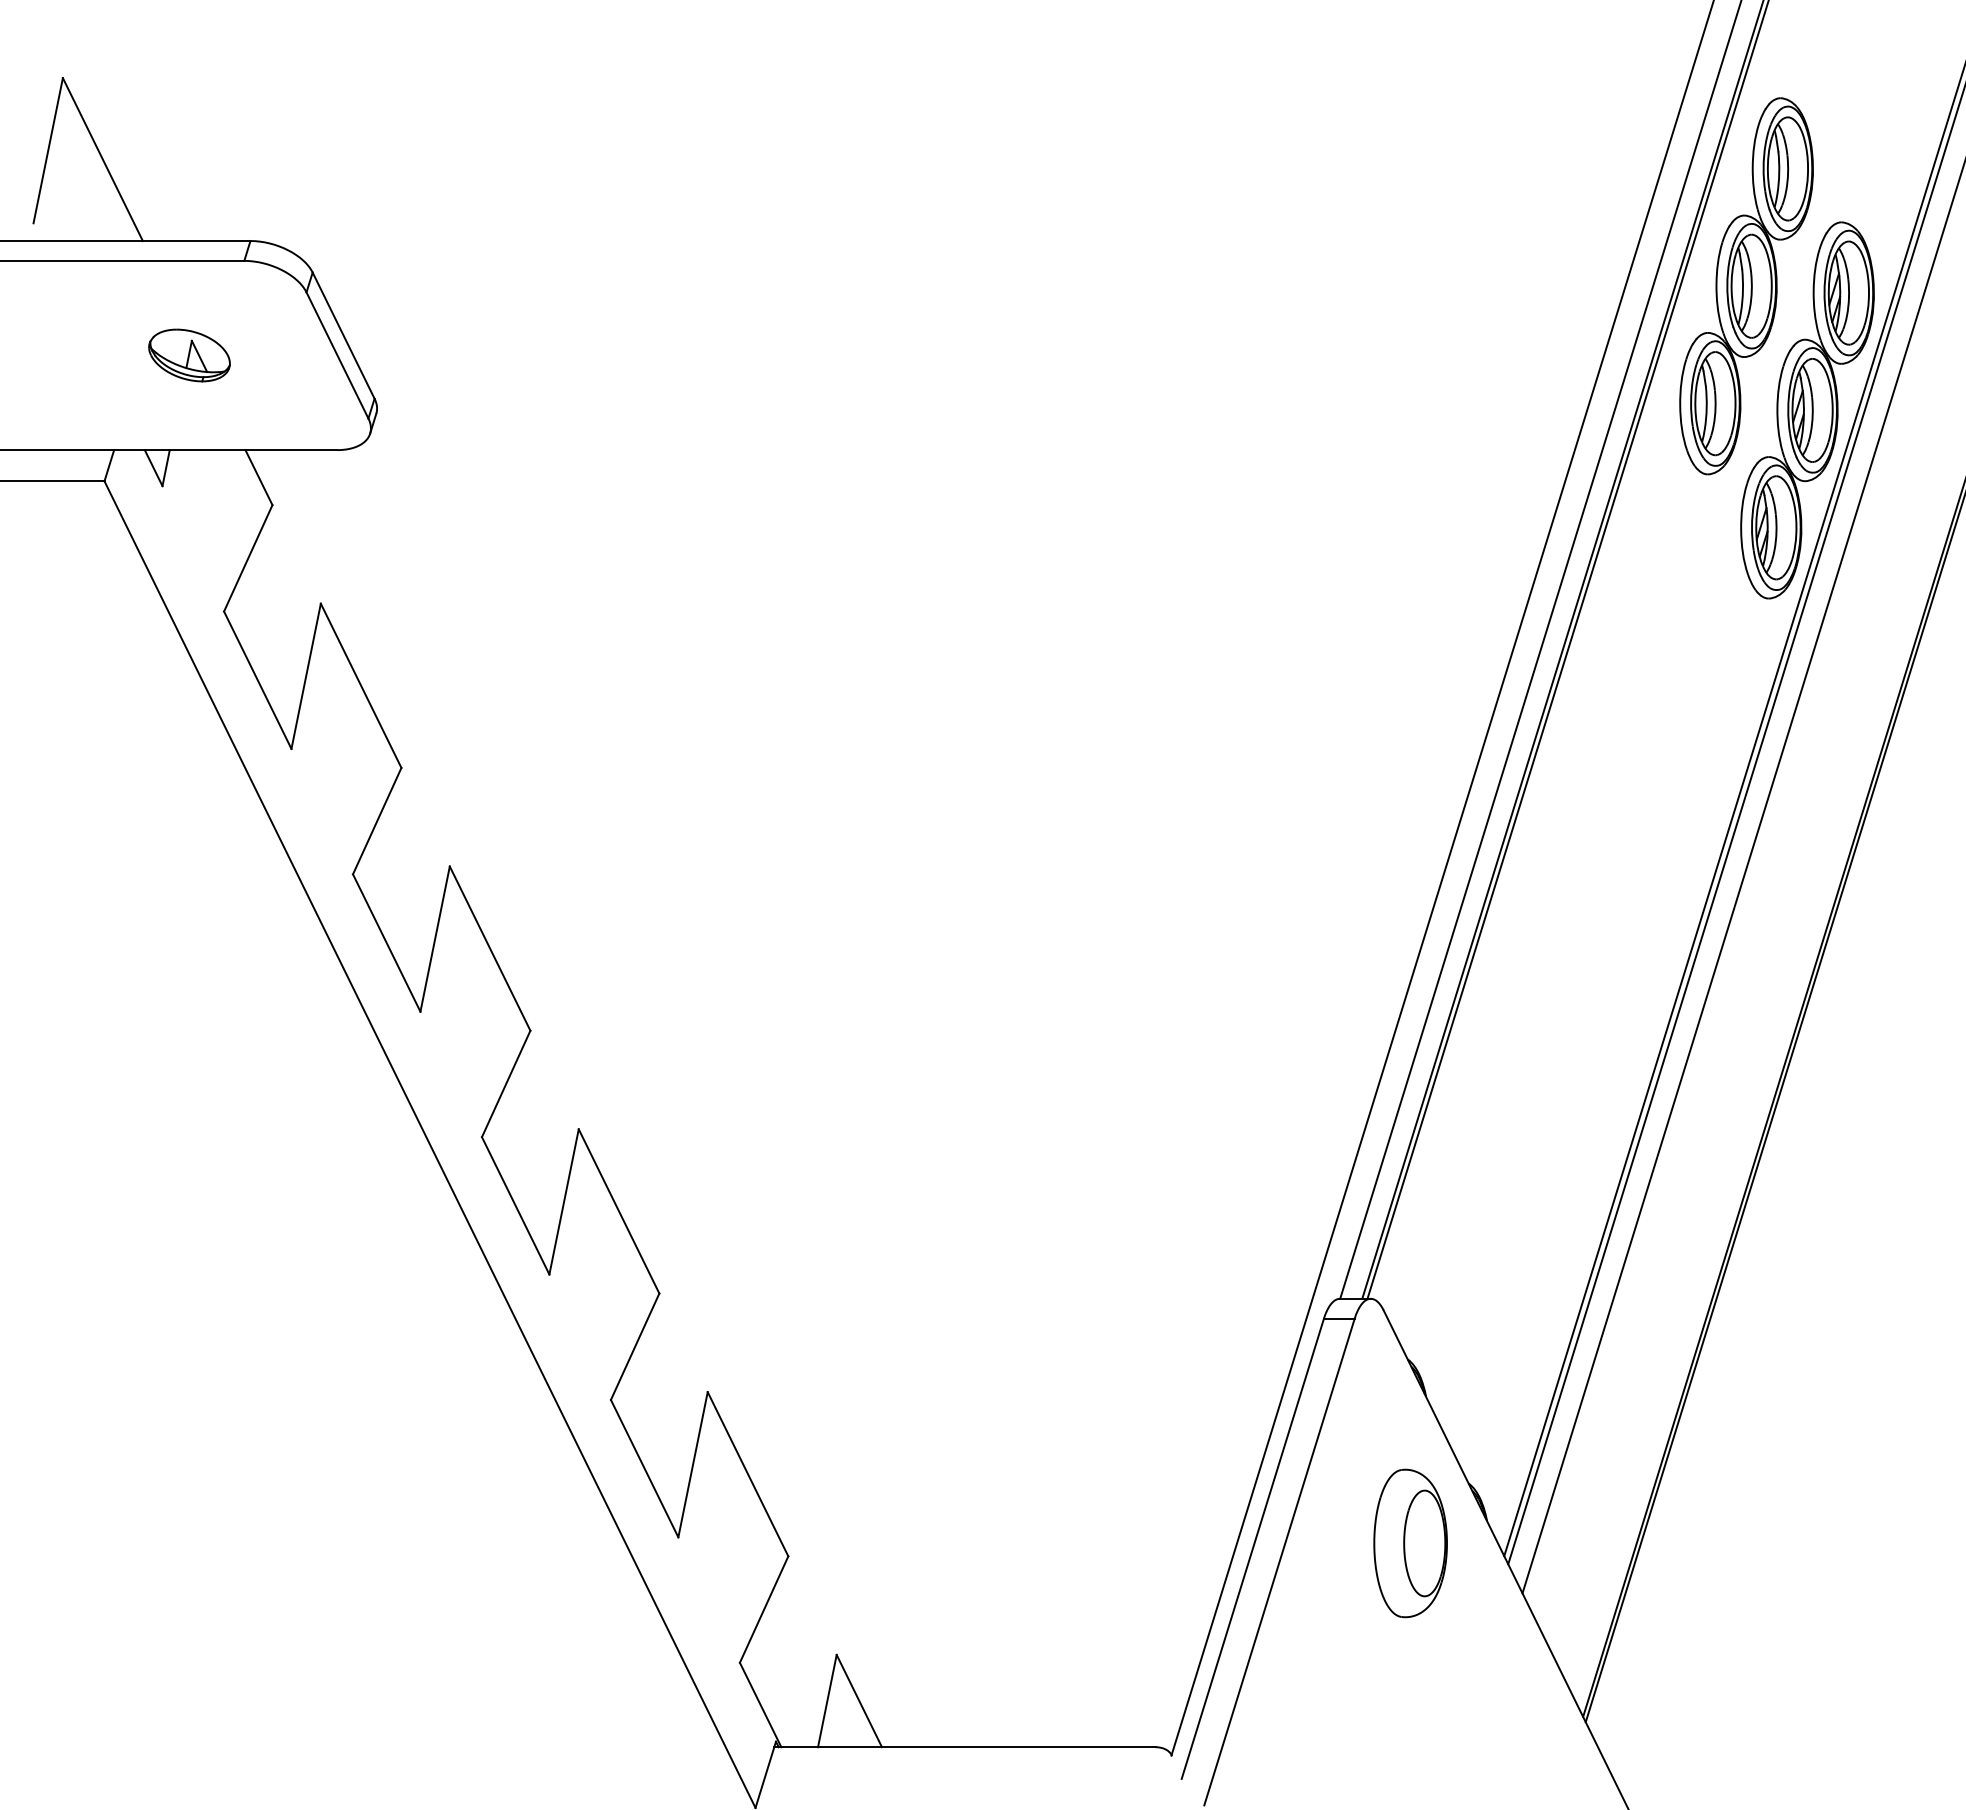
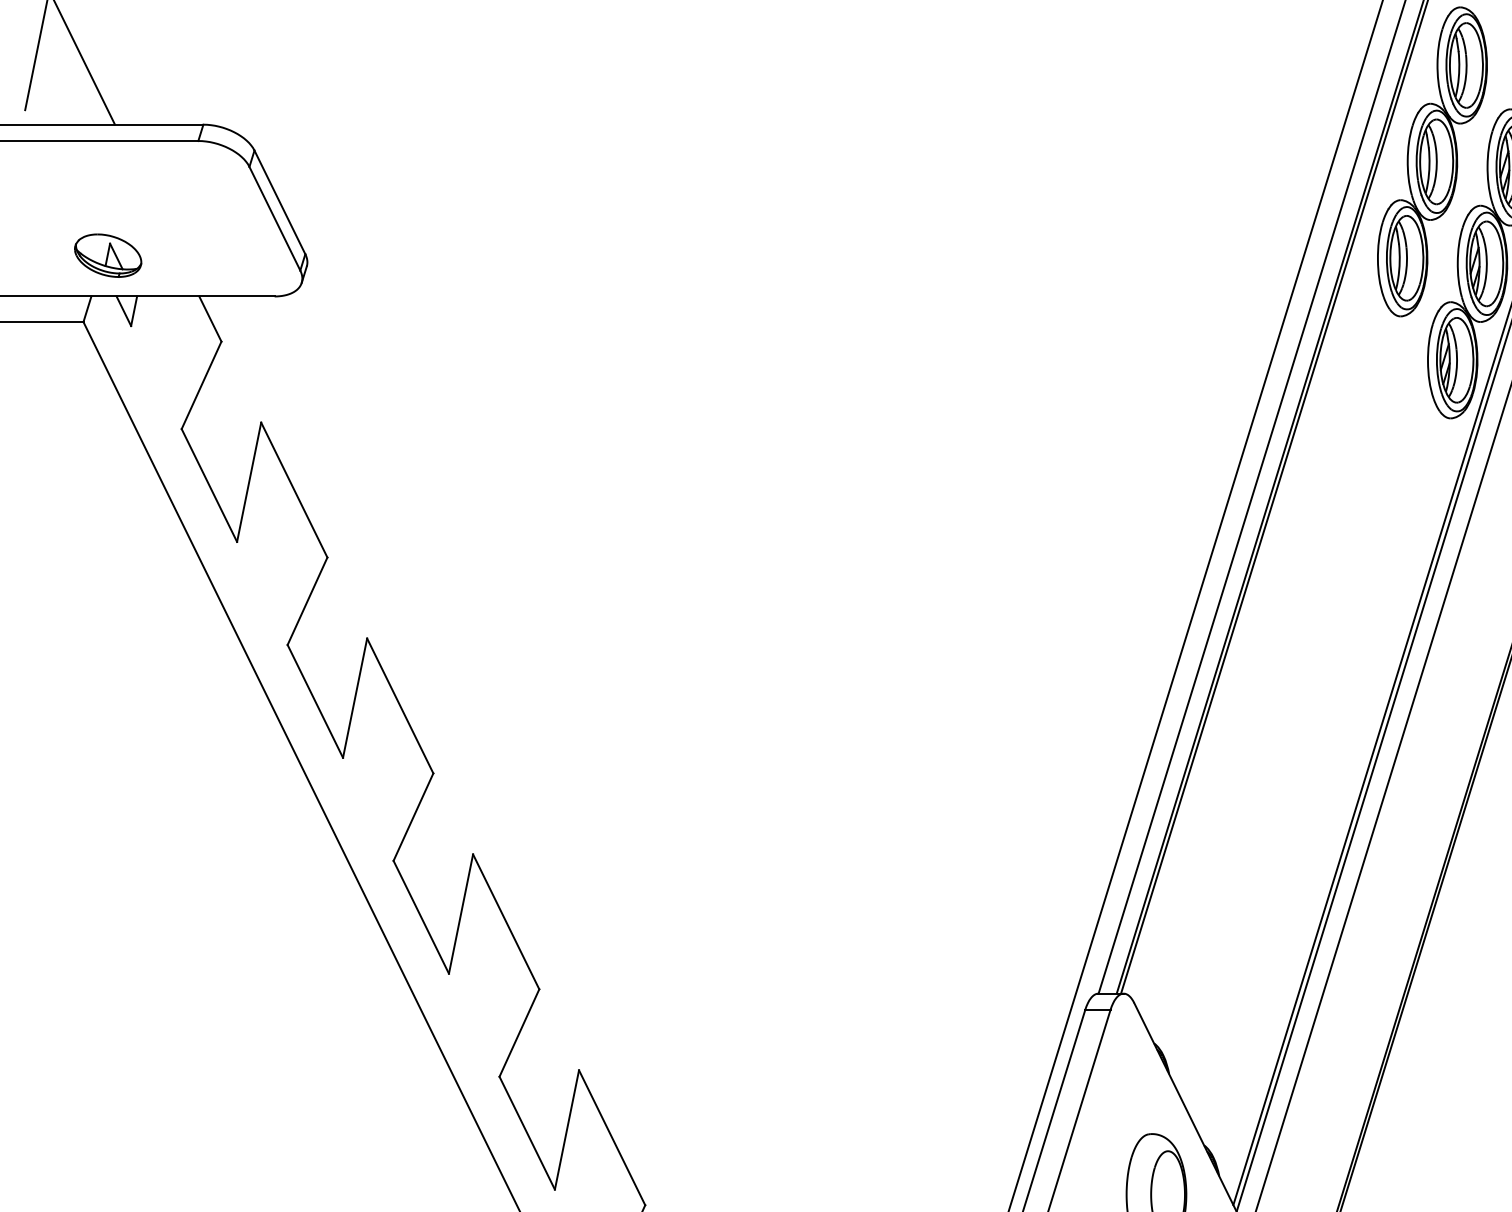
part: (189, 355) -> (108, 255), moved

